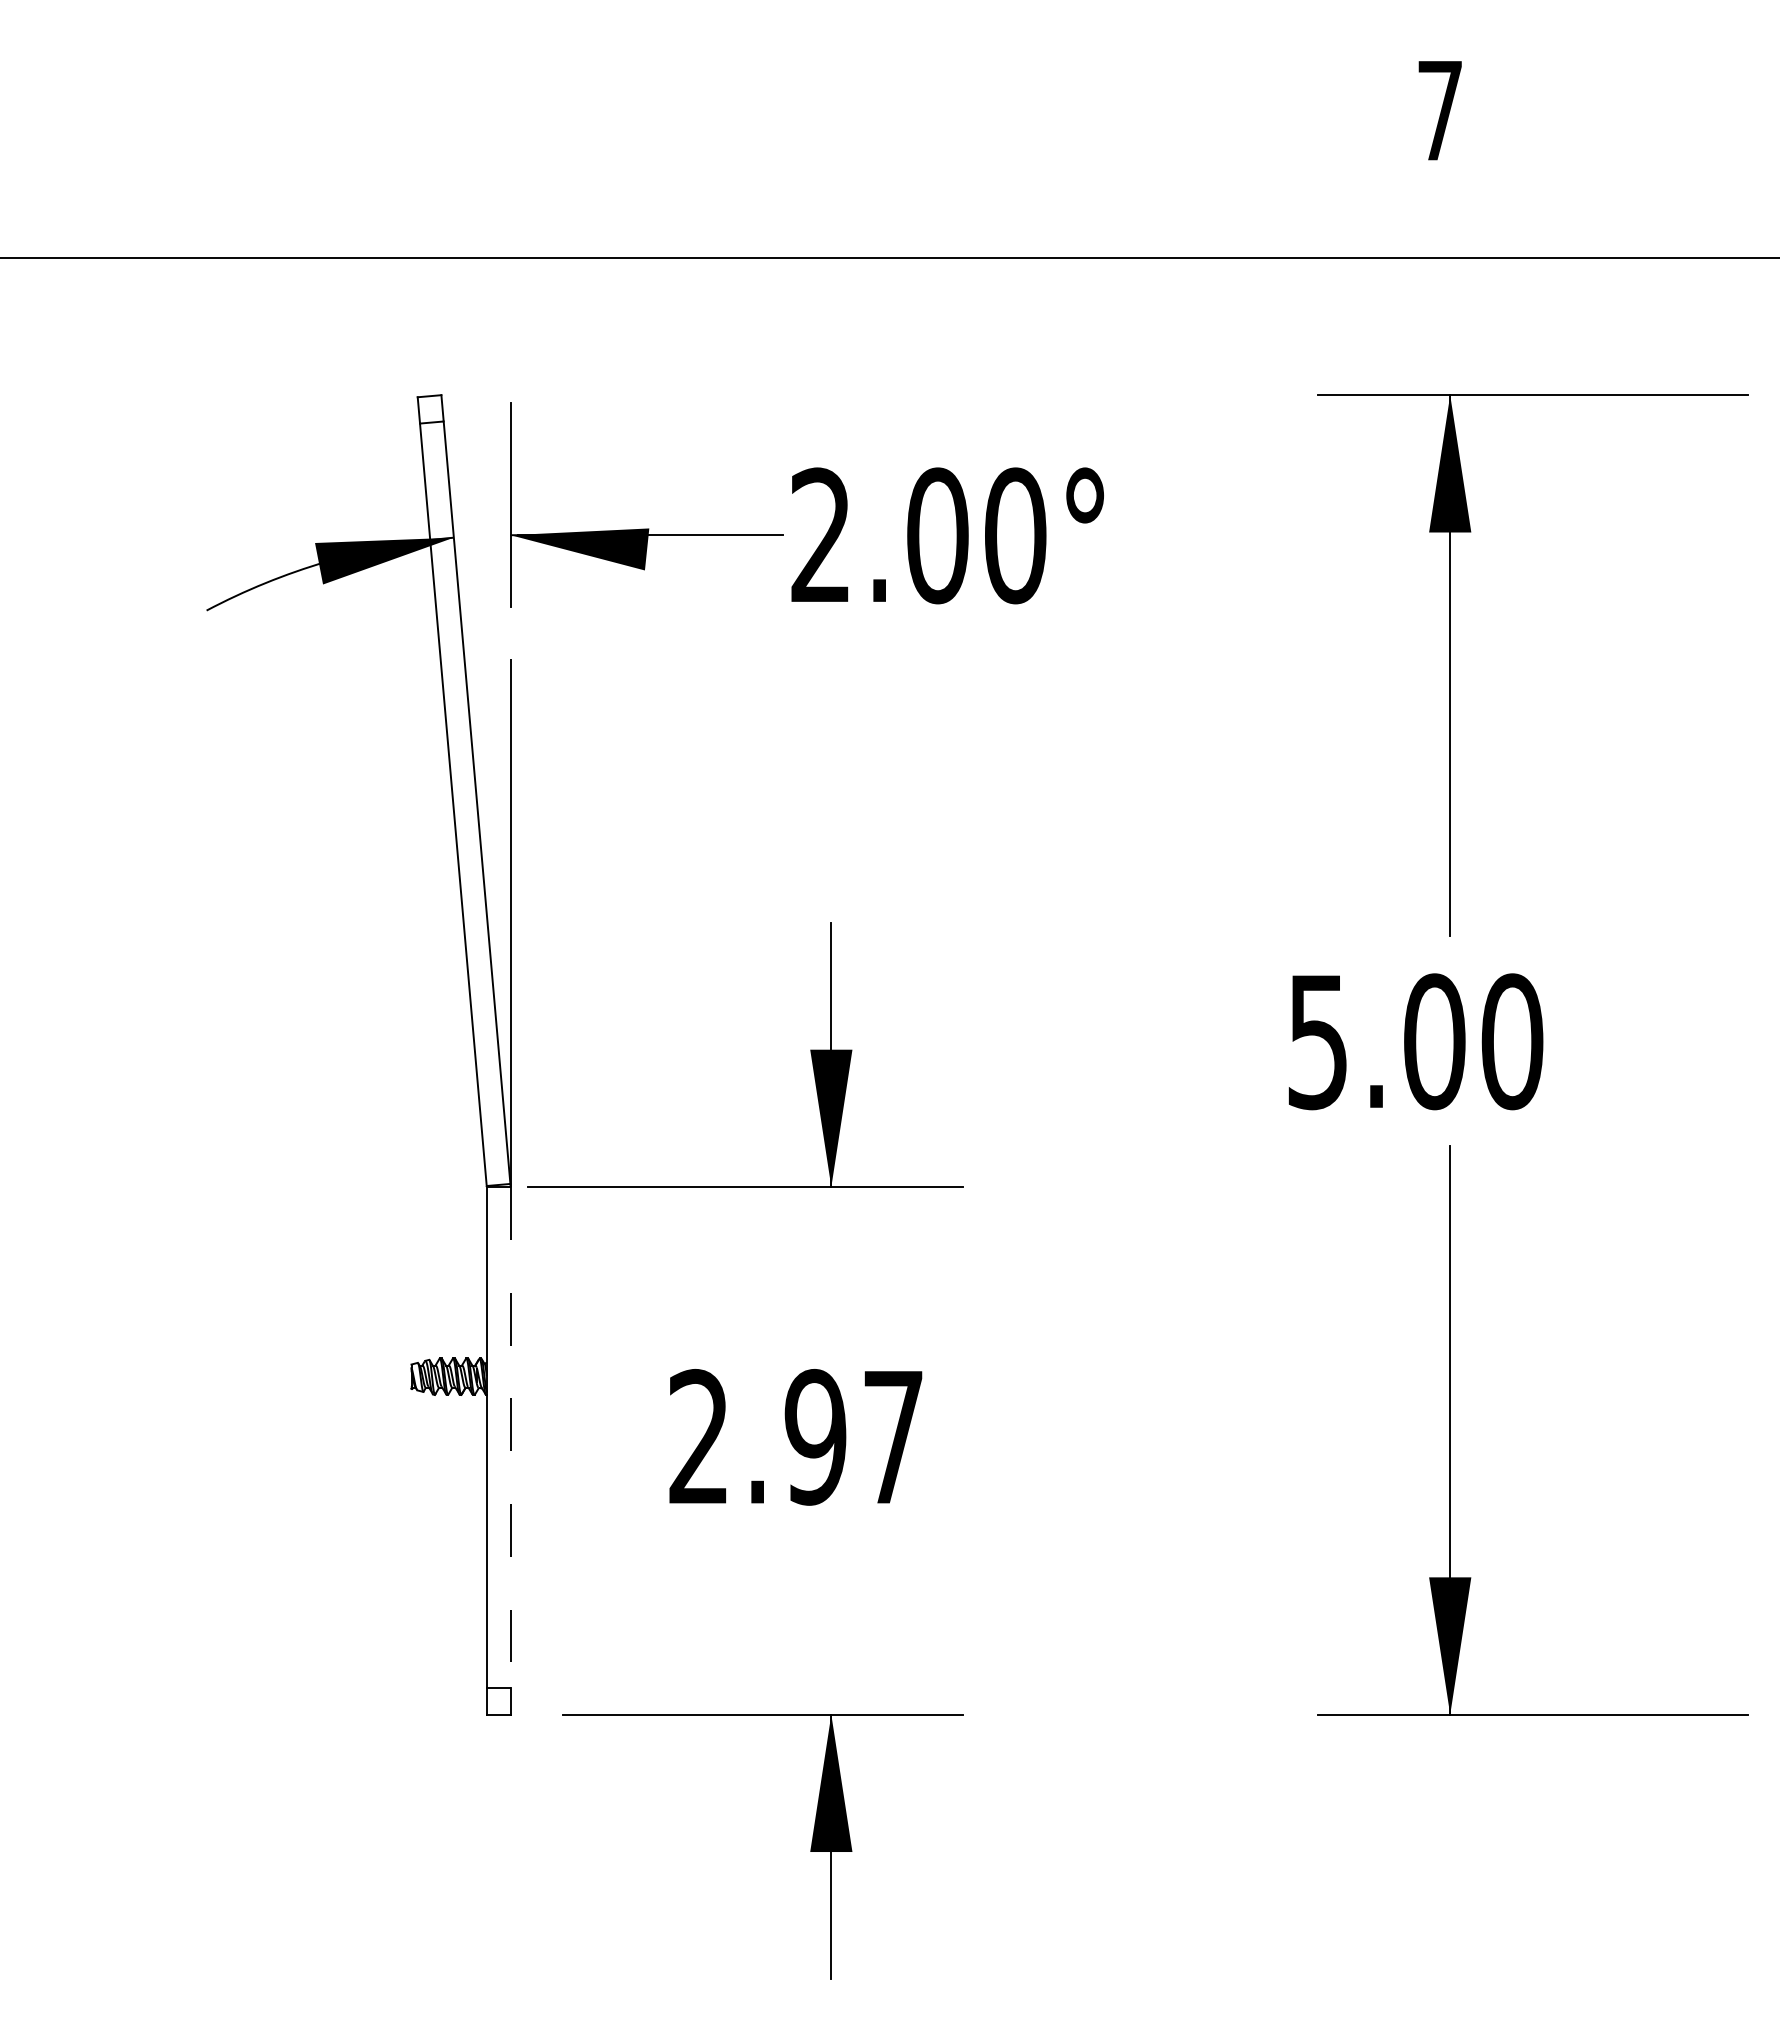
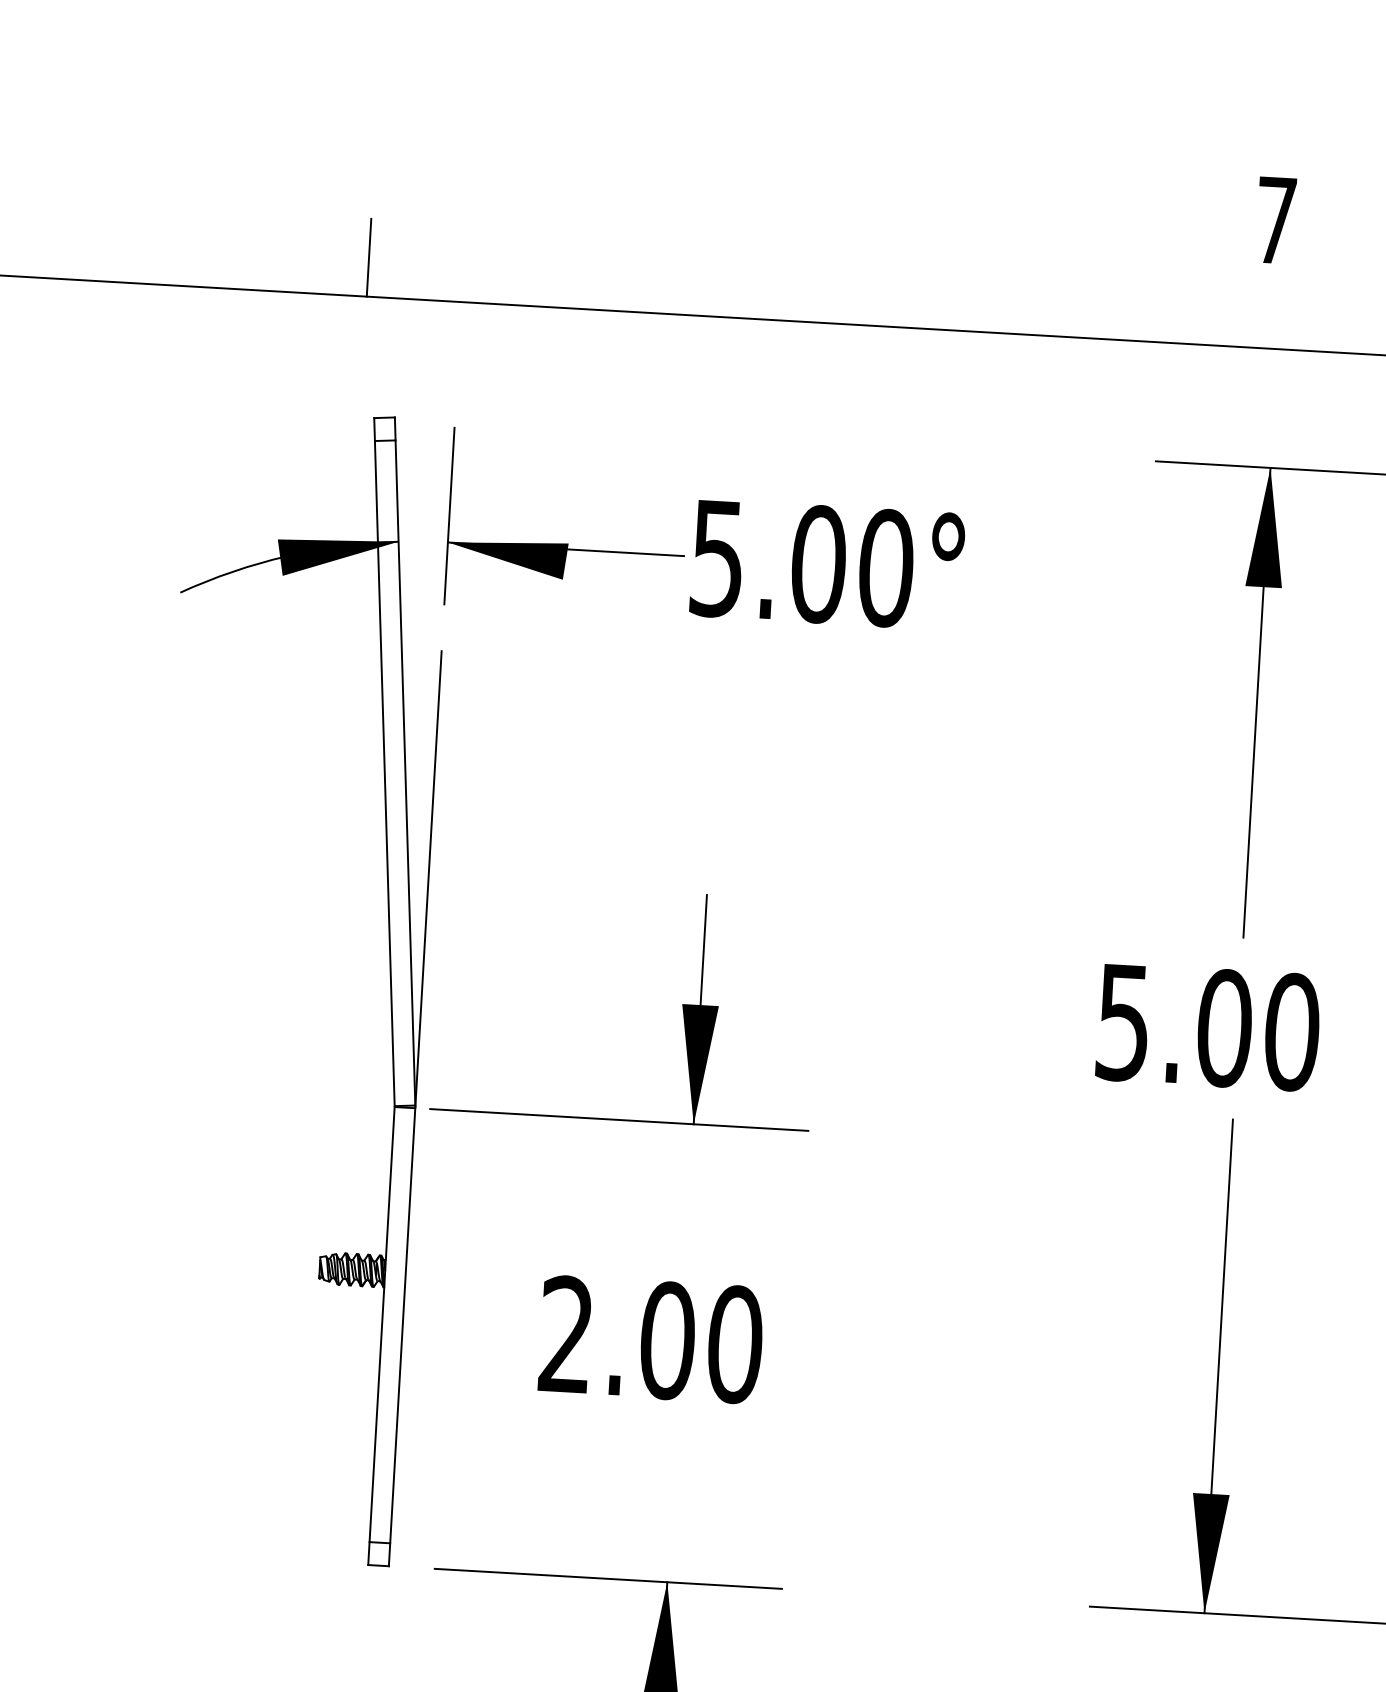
line: (401, 213) -> (369, 257), added
text: (820, 535) -> (716, 558), 2.00° -> 5.00°
text: (854, 1436) -> (701, 1341), 2.97 -> 2.00
line: (510, 1437) -> (402, 1325), dashed -> solid

